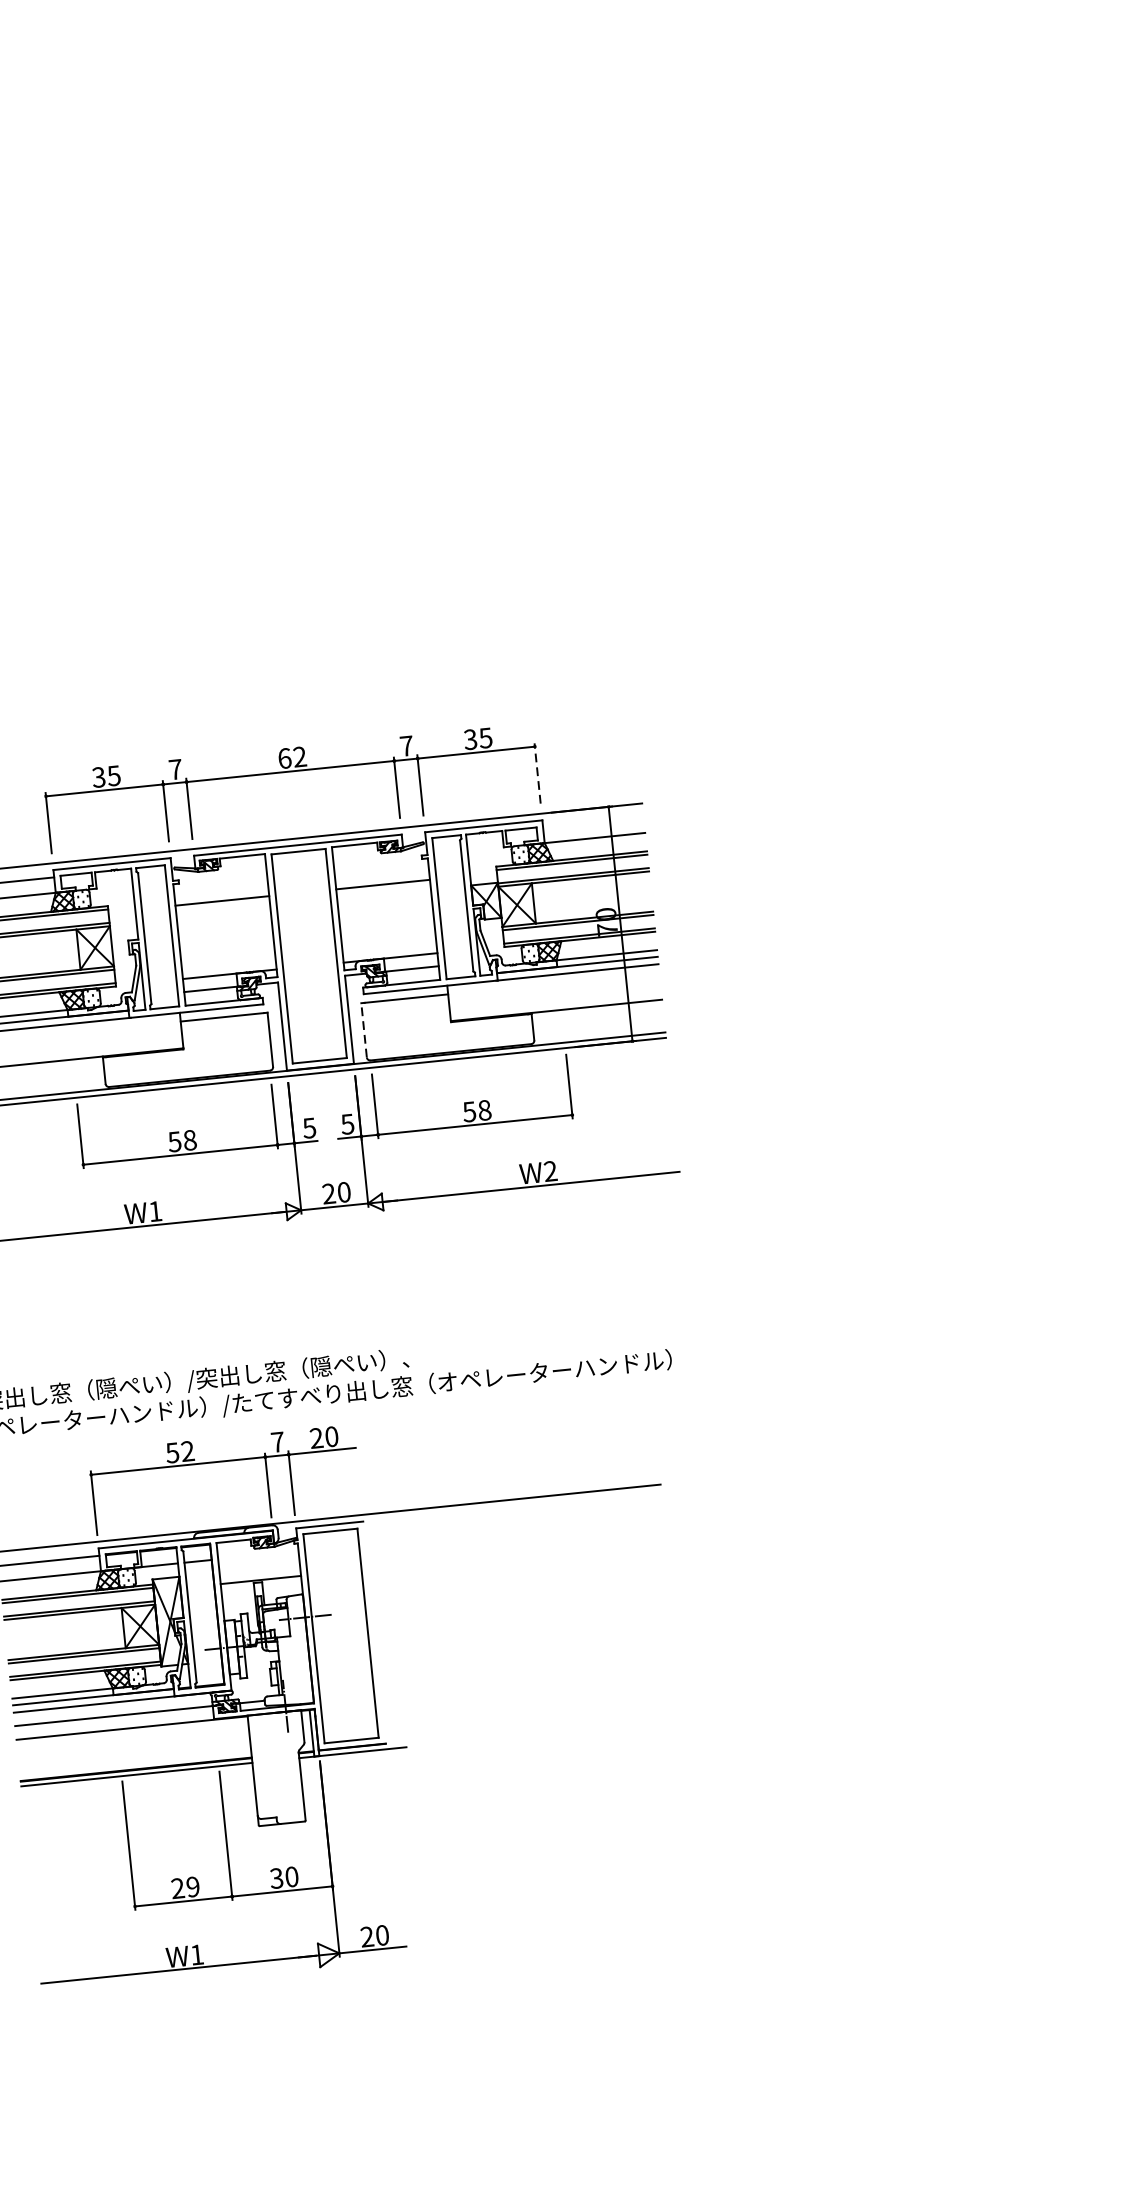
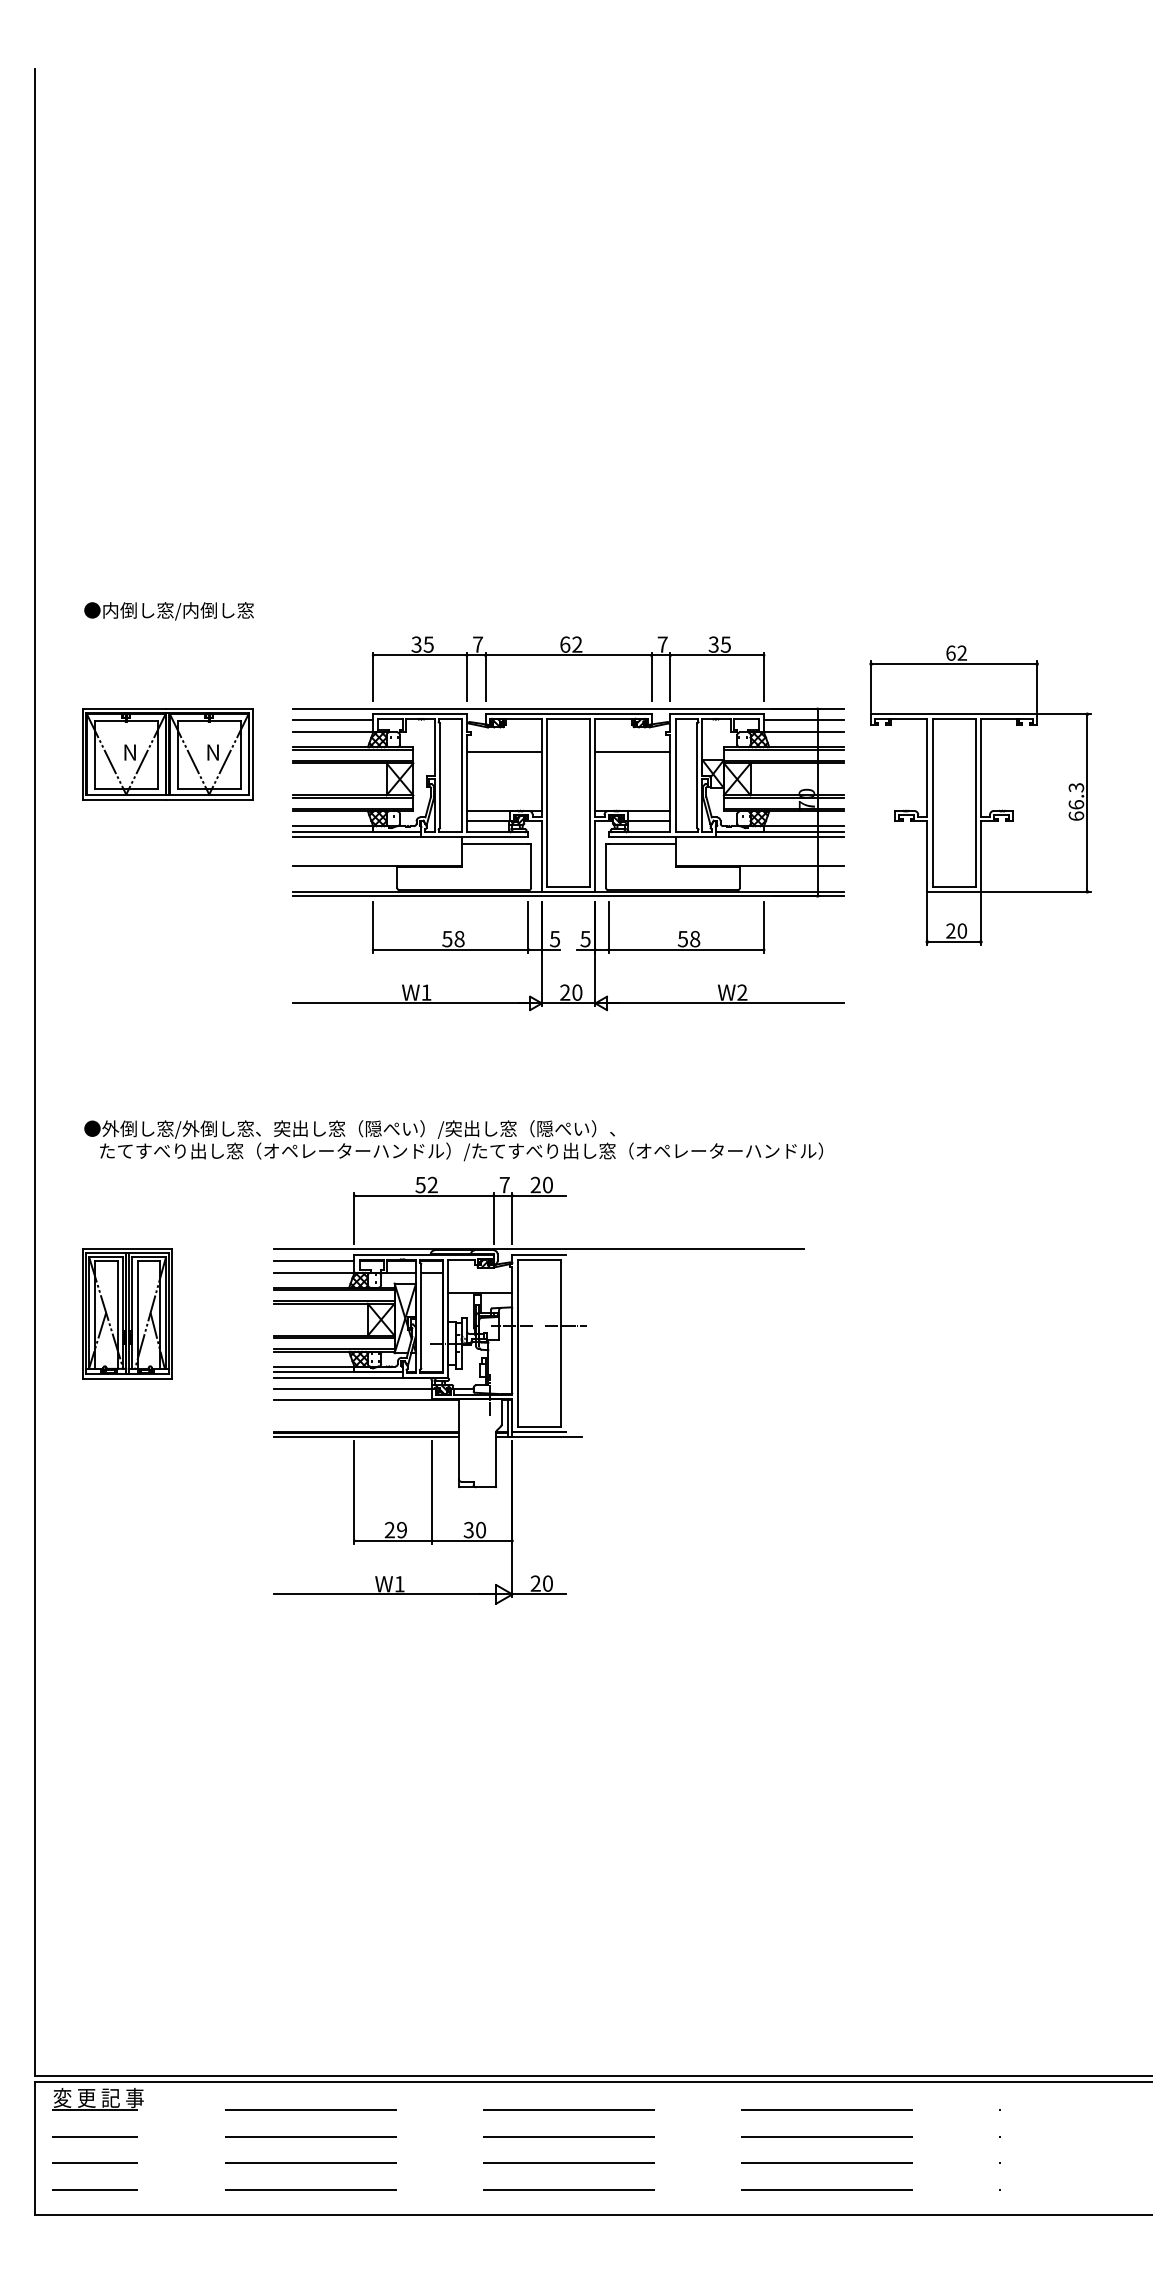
line: (538, 773) -> (764, 676), dashed -> solid
line: (593, 823) -> (804, 720), added
part: (823, 894) -> (980, 795), added
line: (364, 1030) -> (606, 866), dashed -> solid
line: (371, 1610) -> (565, 1325), added

